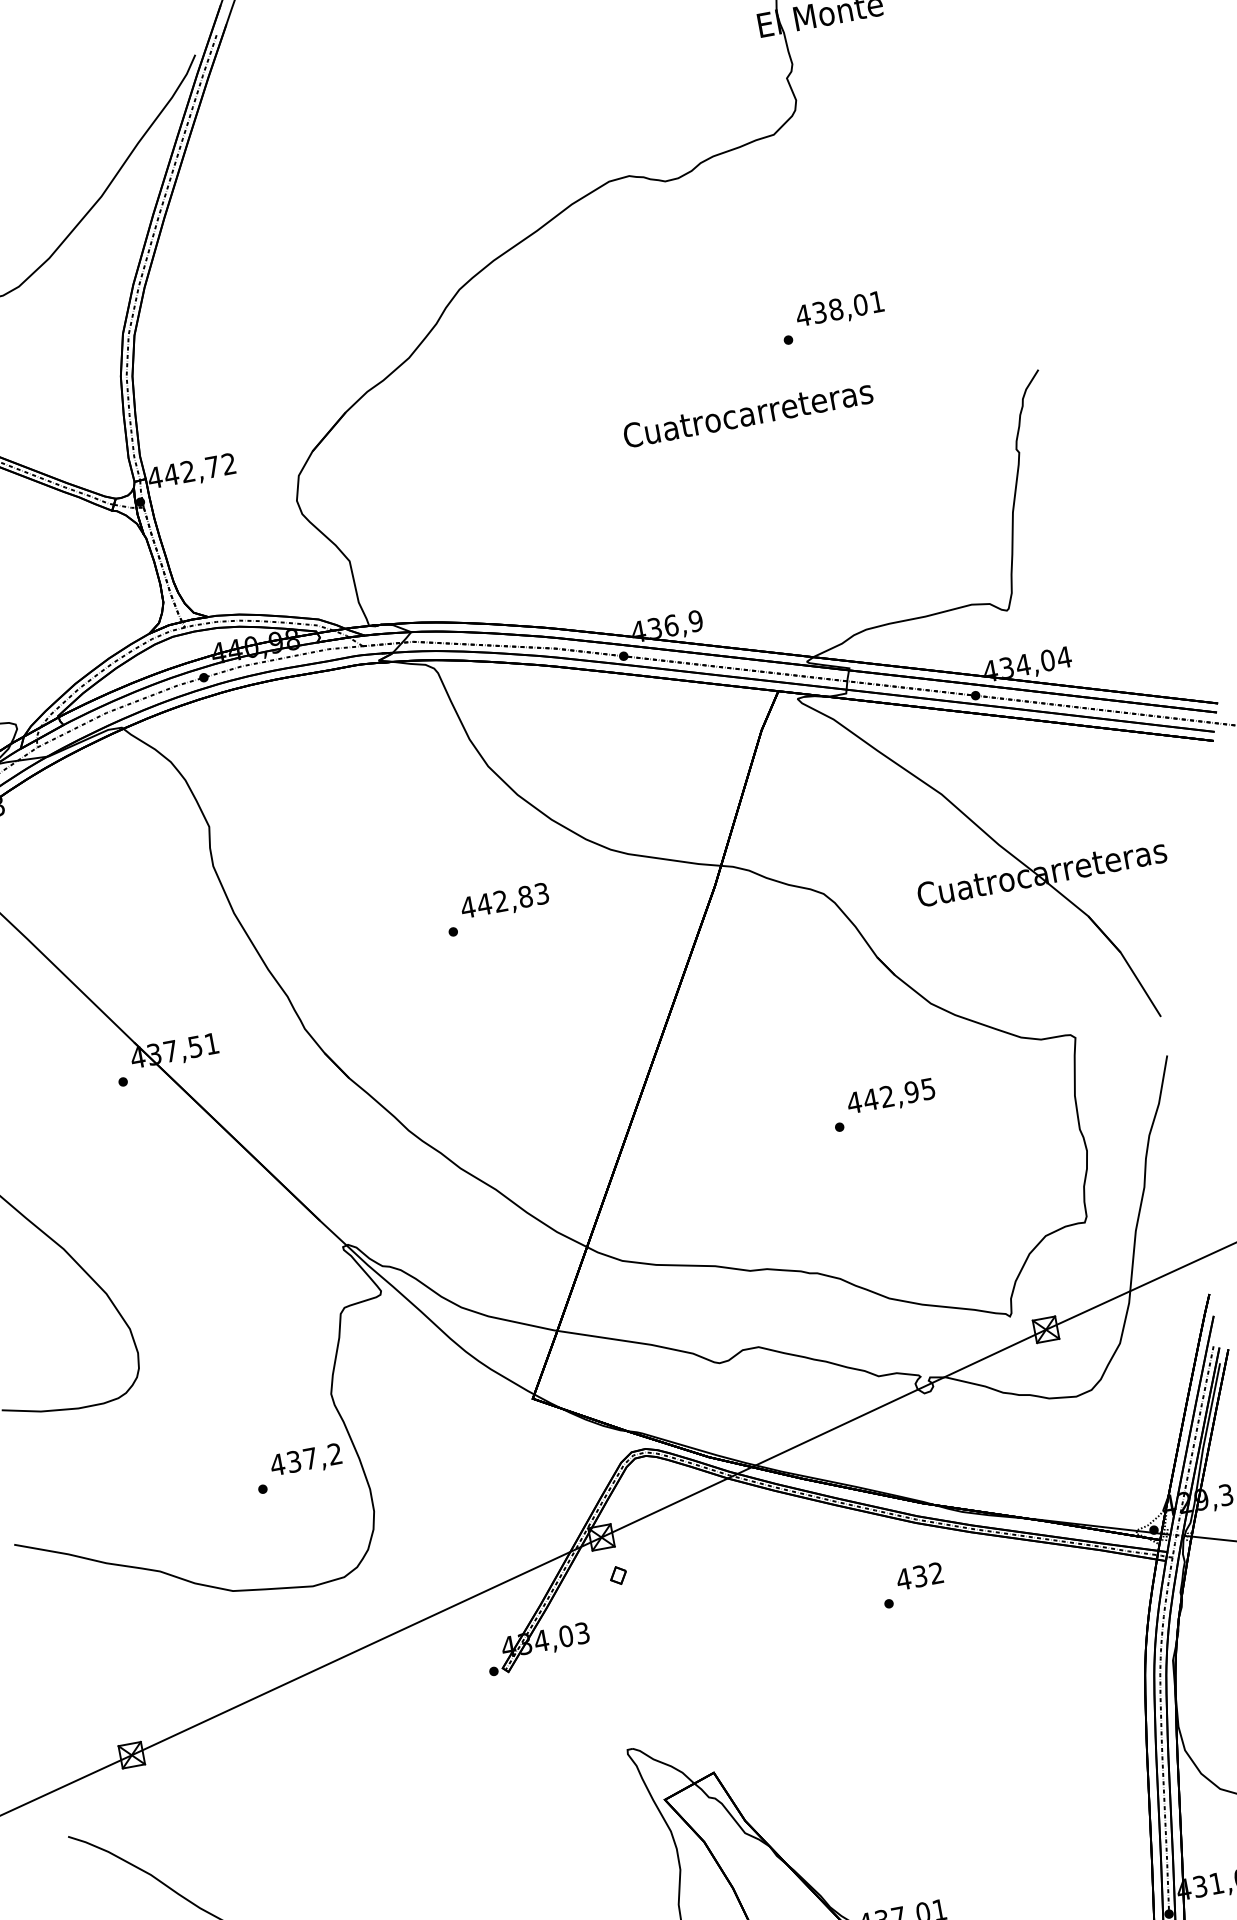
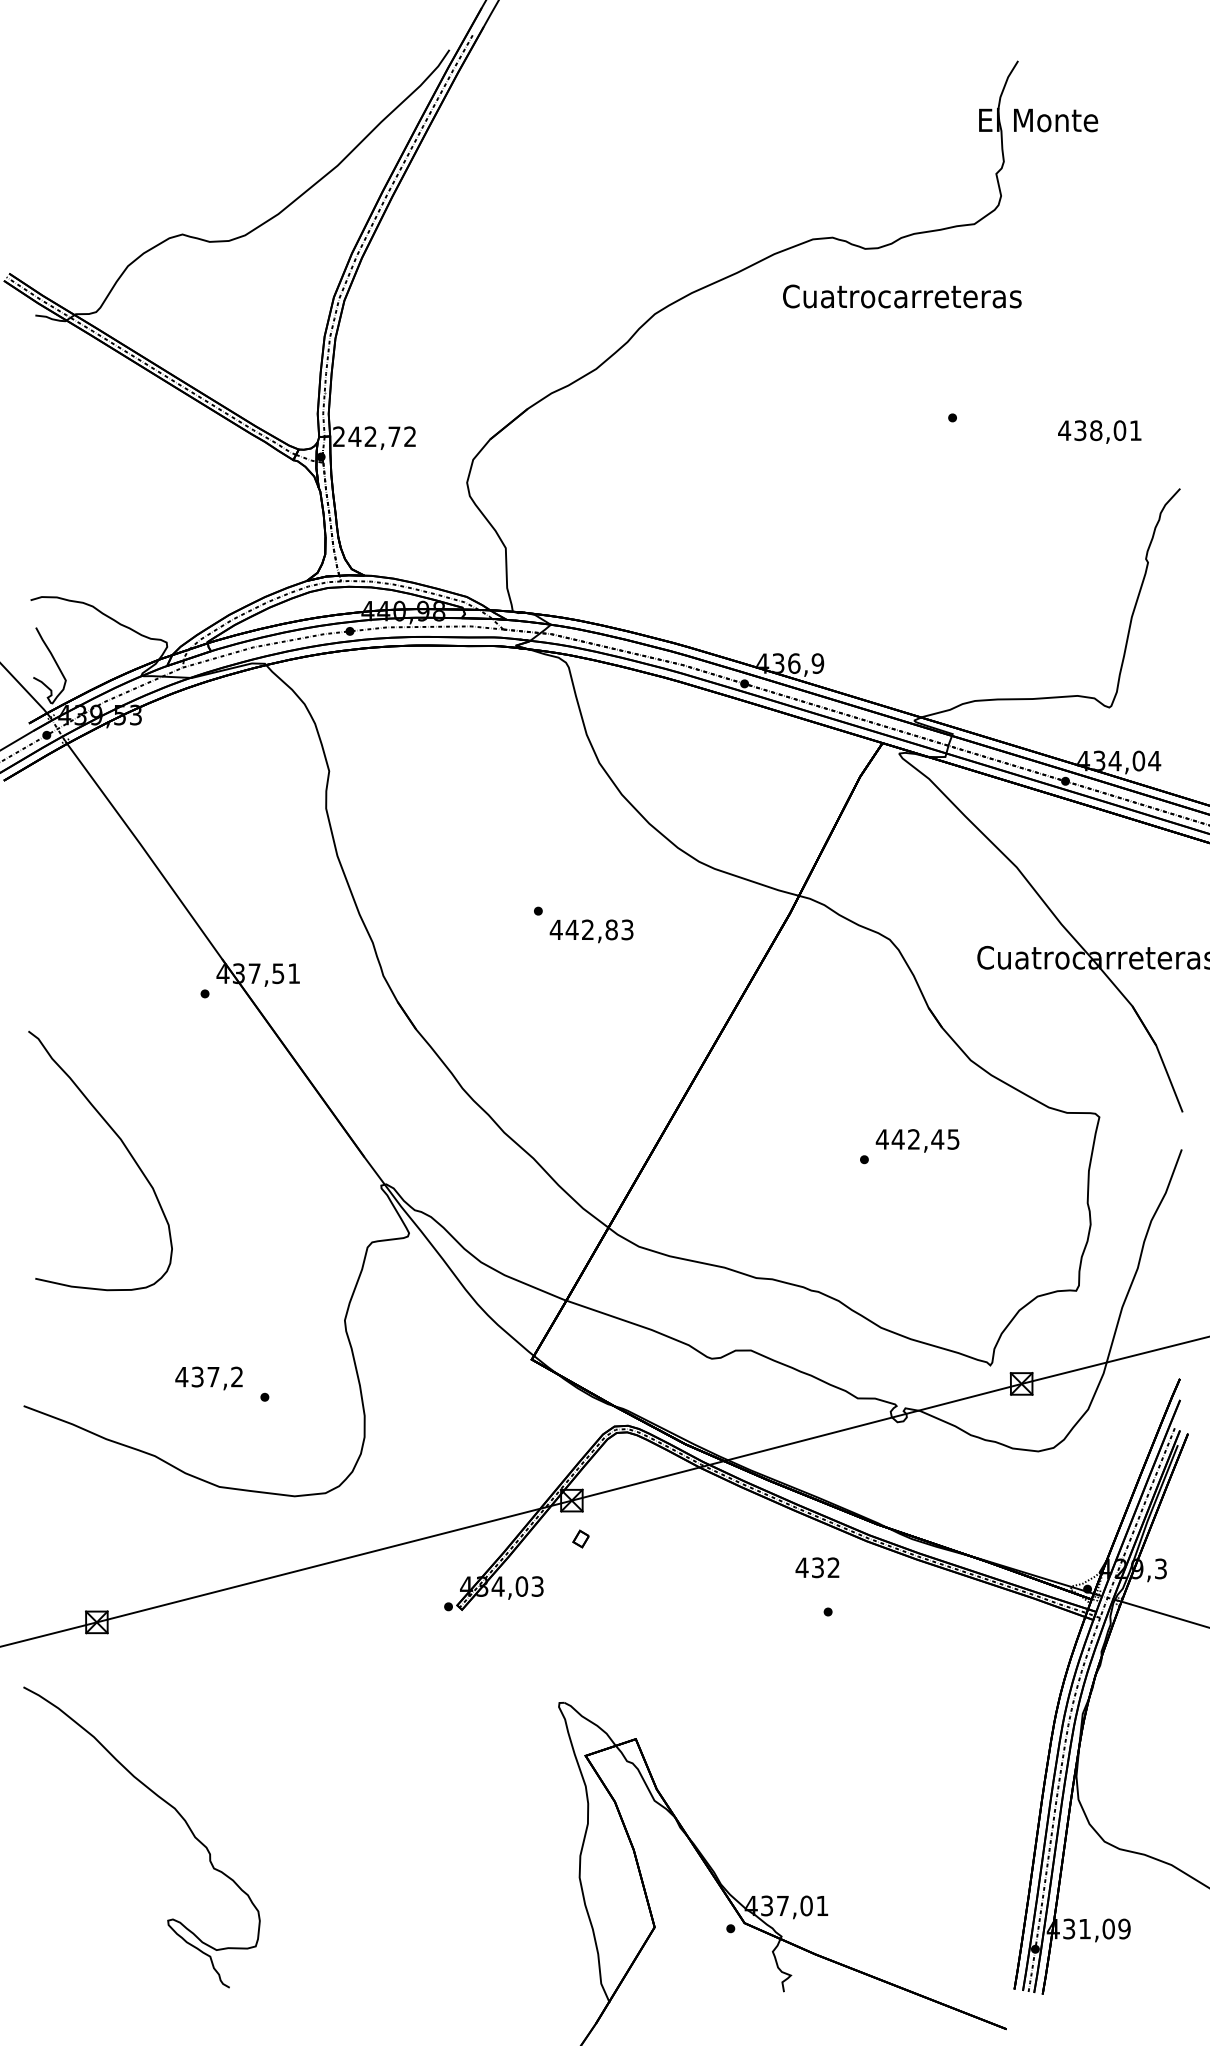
text: (839, 309) -> (1099, 431), moved
text: (748, 413) -> (902, 296), moved
text: (154, 477) -> (338, 436), 442,72 -> 242,72
text: (504, 902) -> (591, 931), moved
text: (911, 1092) -> (937, 1139), 442,95 -> 442,45
text: (305, 1461) -> (208, 1378), moved
text: (919, 1576) -> (817, 1567), moved

